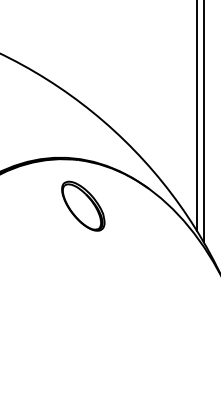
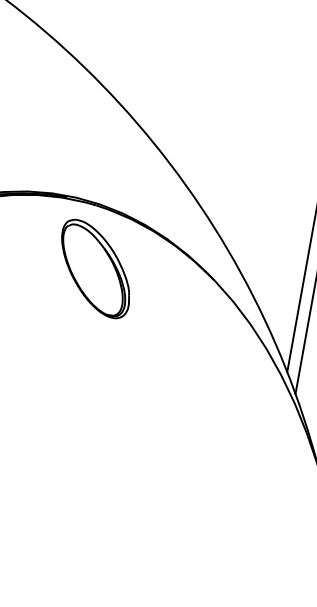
part: (83, 205) -> (96, 267), moved

